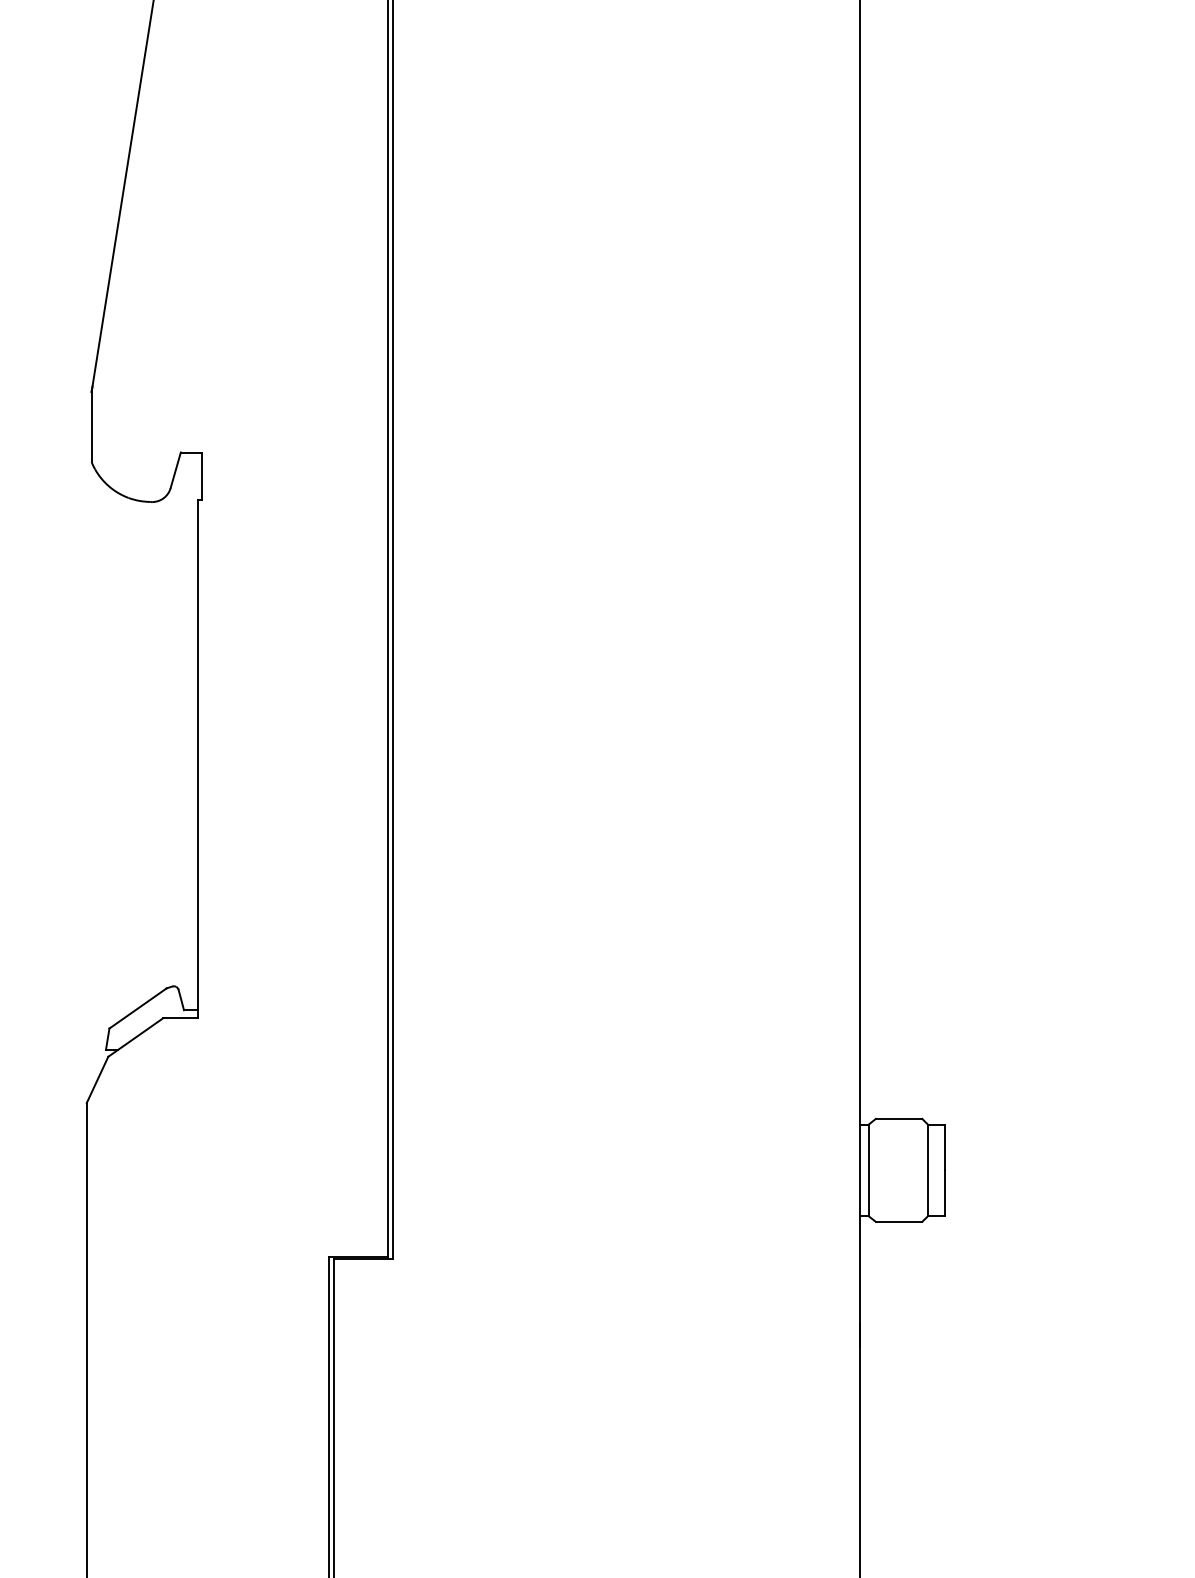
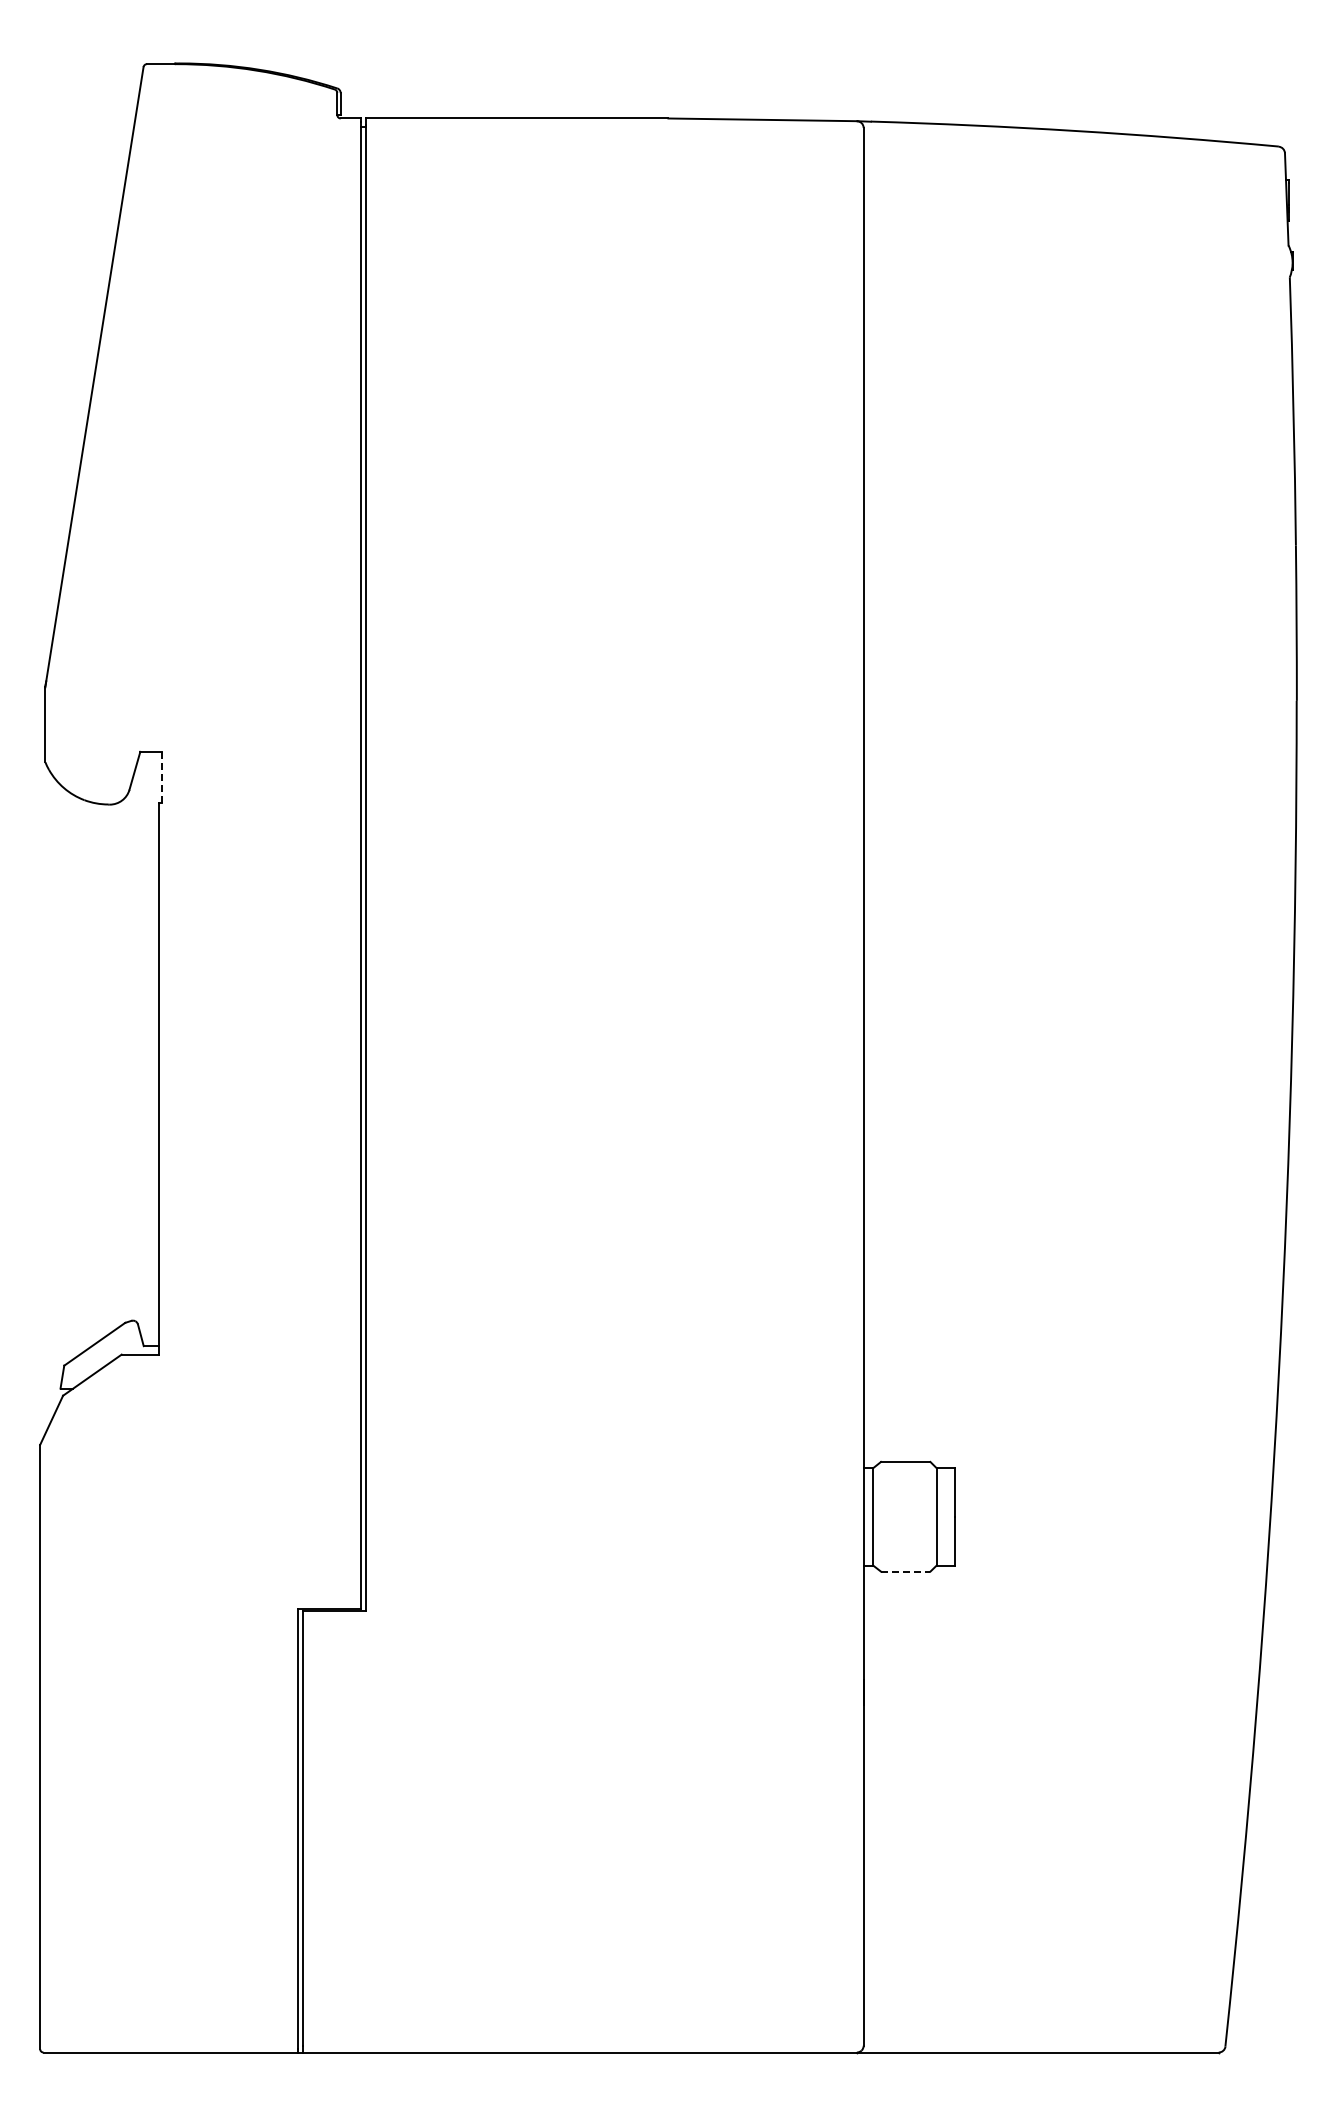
line: (201, 475) -> (162, 776), solid -> dashed
line: (898, 1221) -> (905, 1571), solid -> dashed

